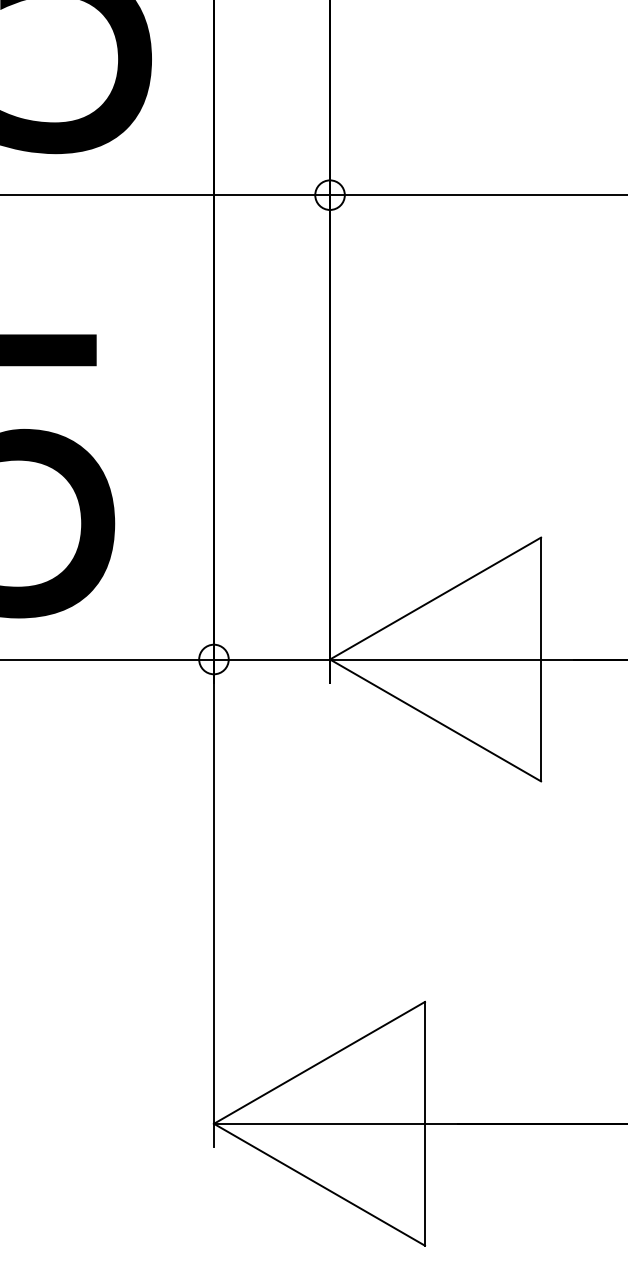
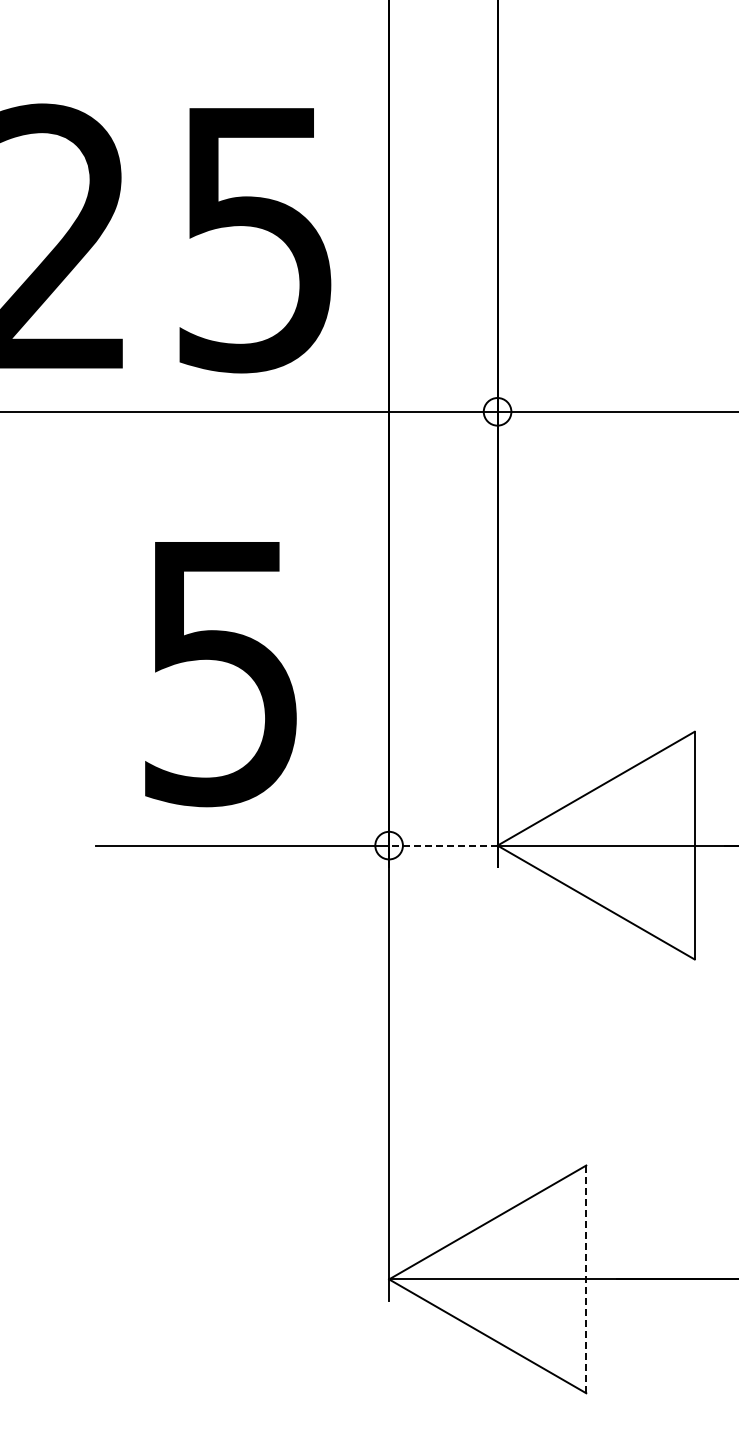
line: (271, 659) -> (442, 845), solid -> dashed
line: (425, 1123) -> (586, 1279), solid -> dashed

